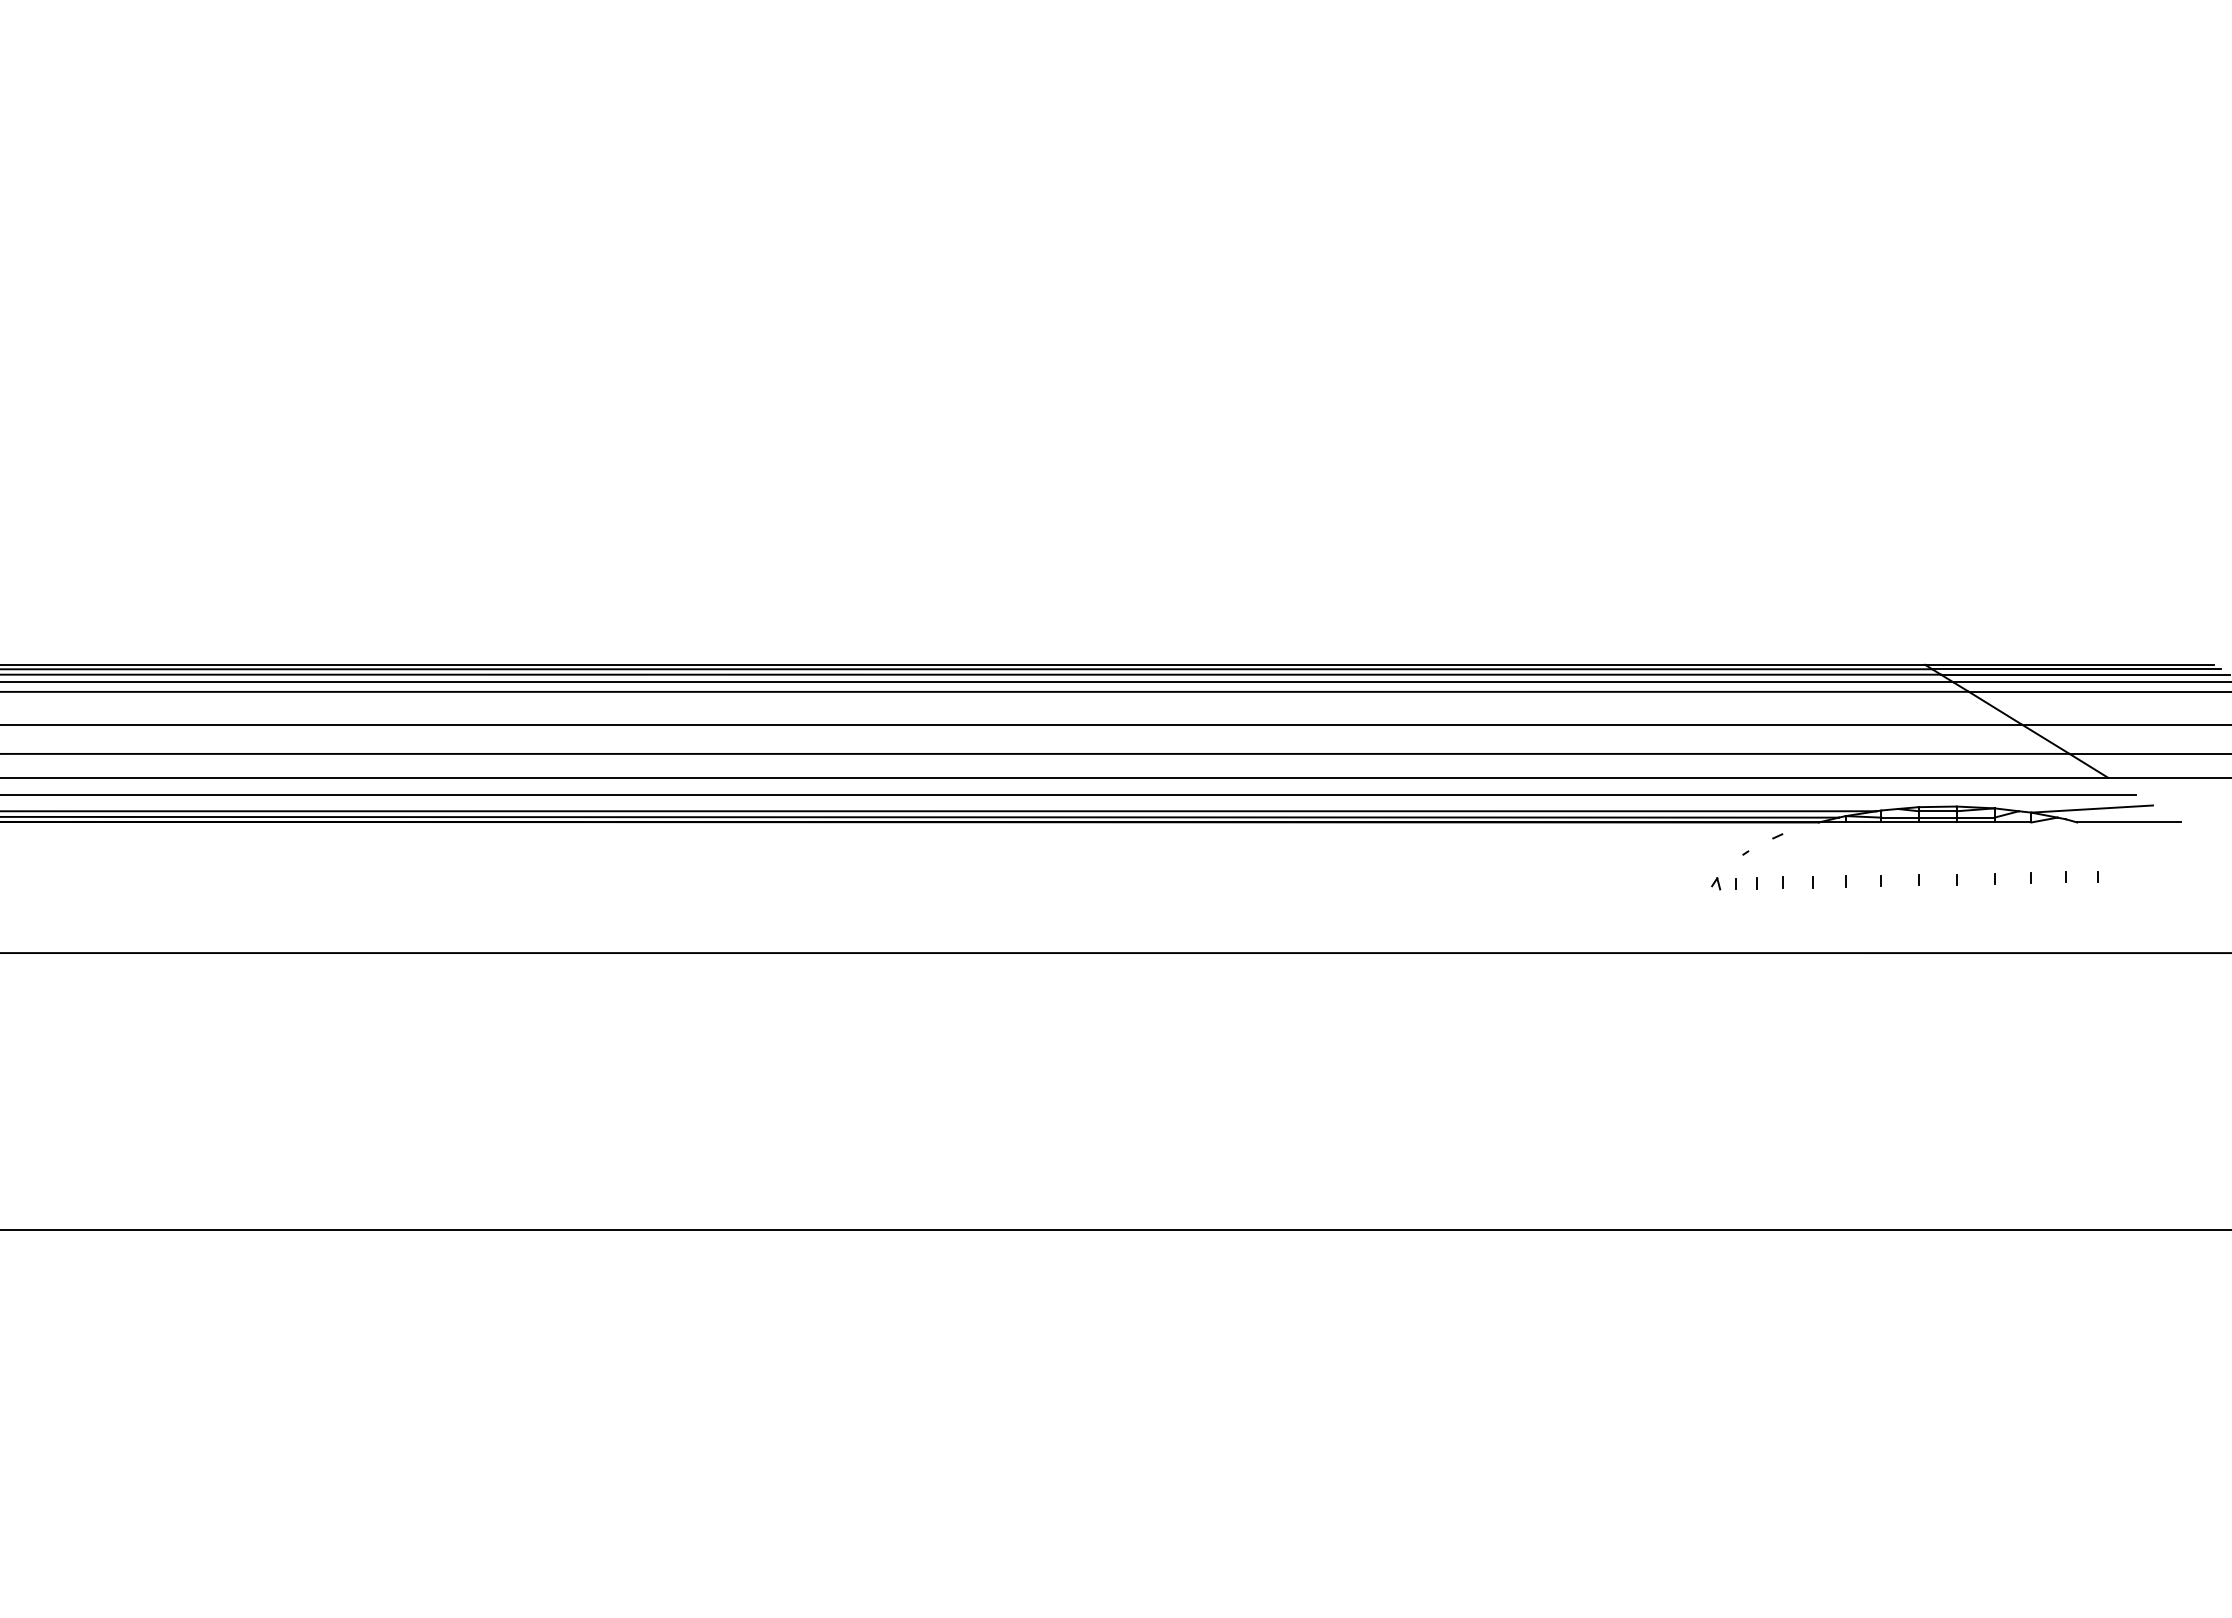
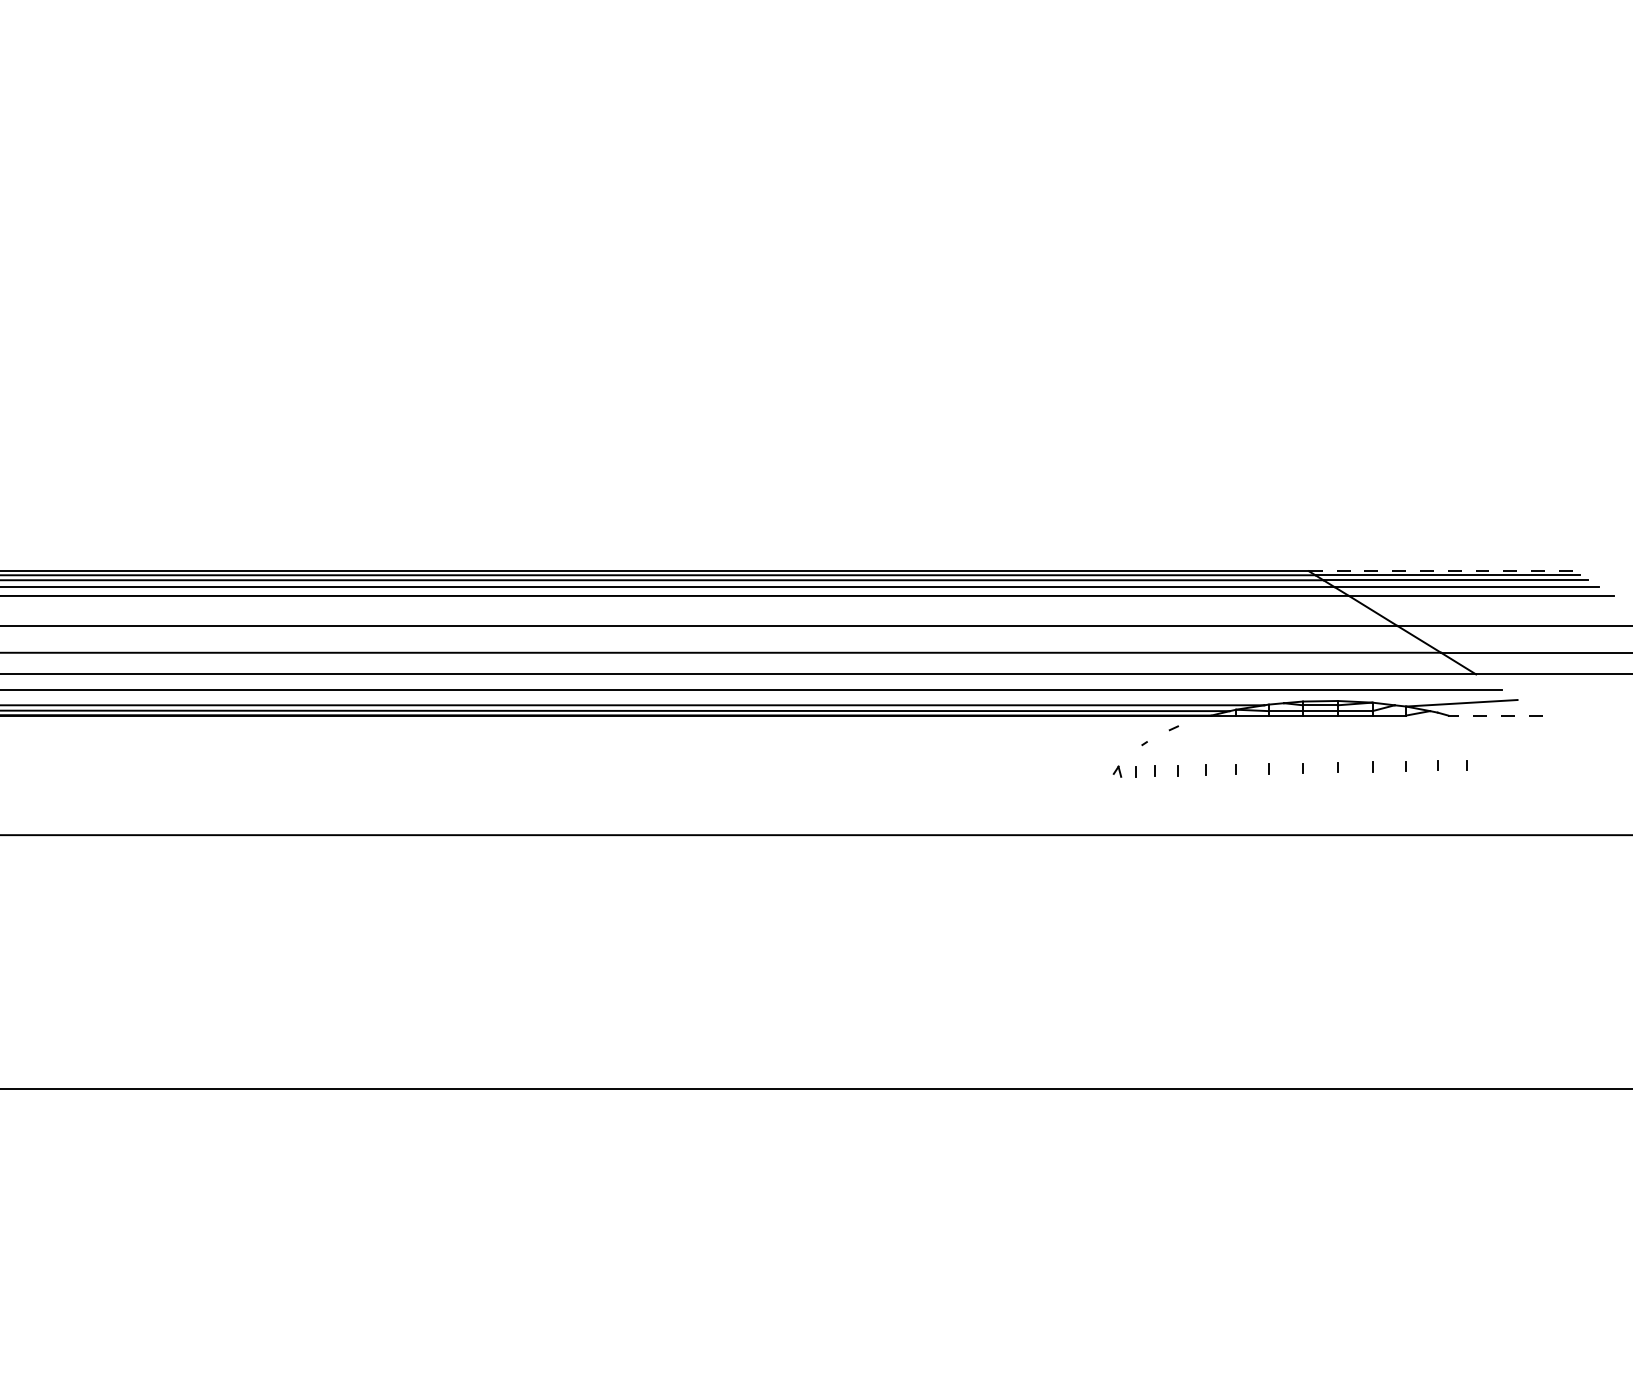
line: (2069, 664) -> (1441, 570), solid -> dashed
line: (2128, 822) -> (1495, 715), solid -> dashed

